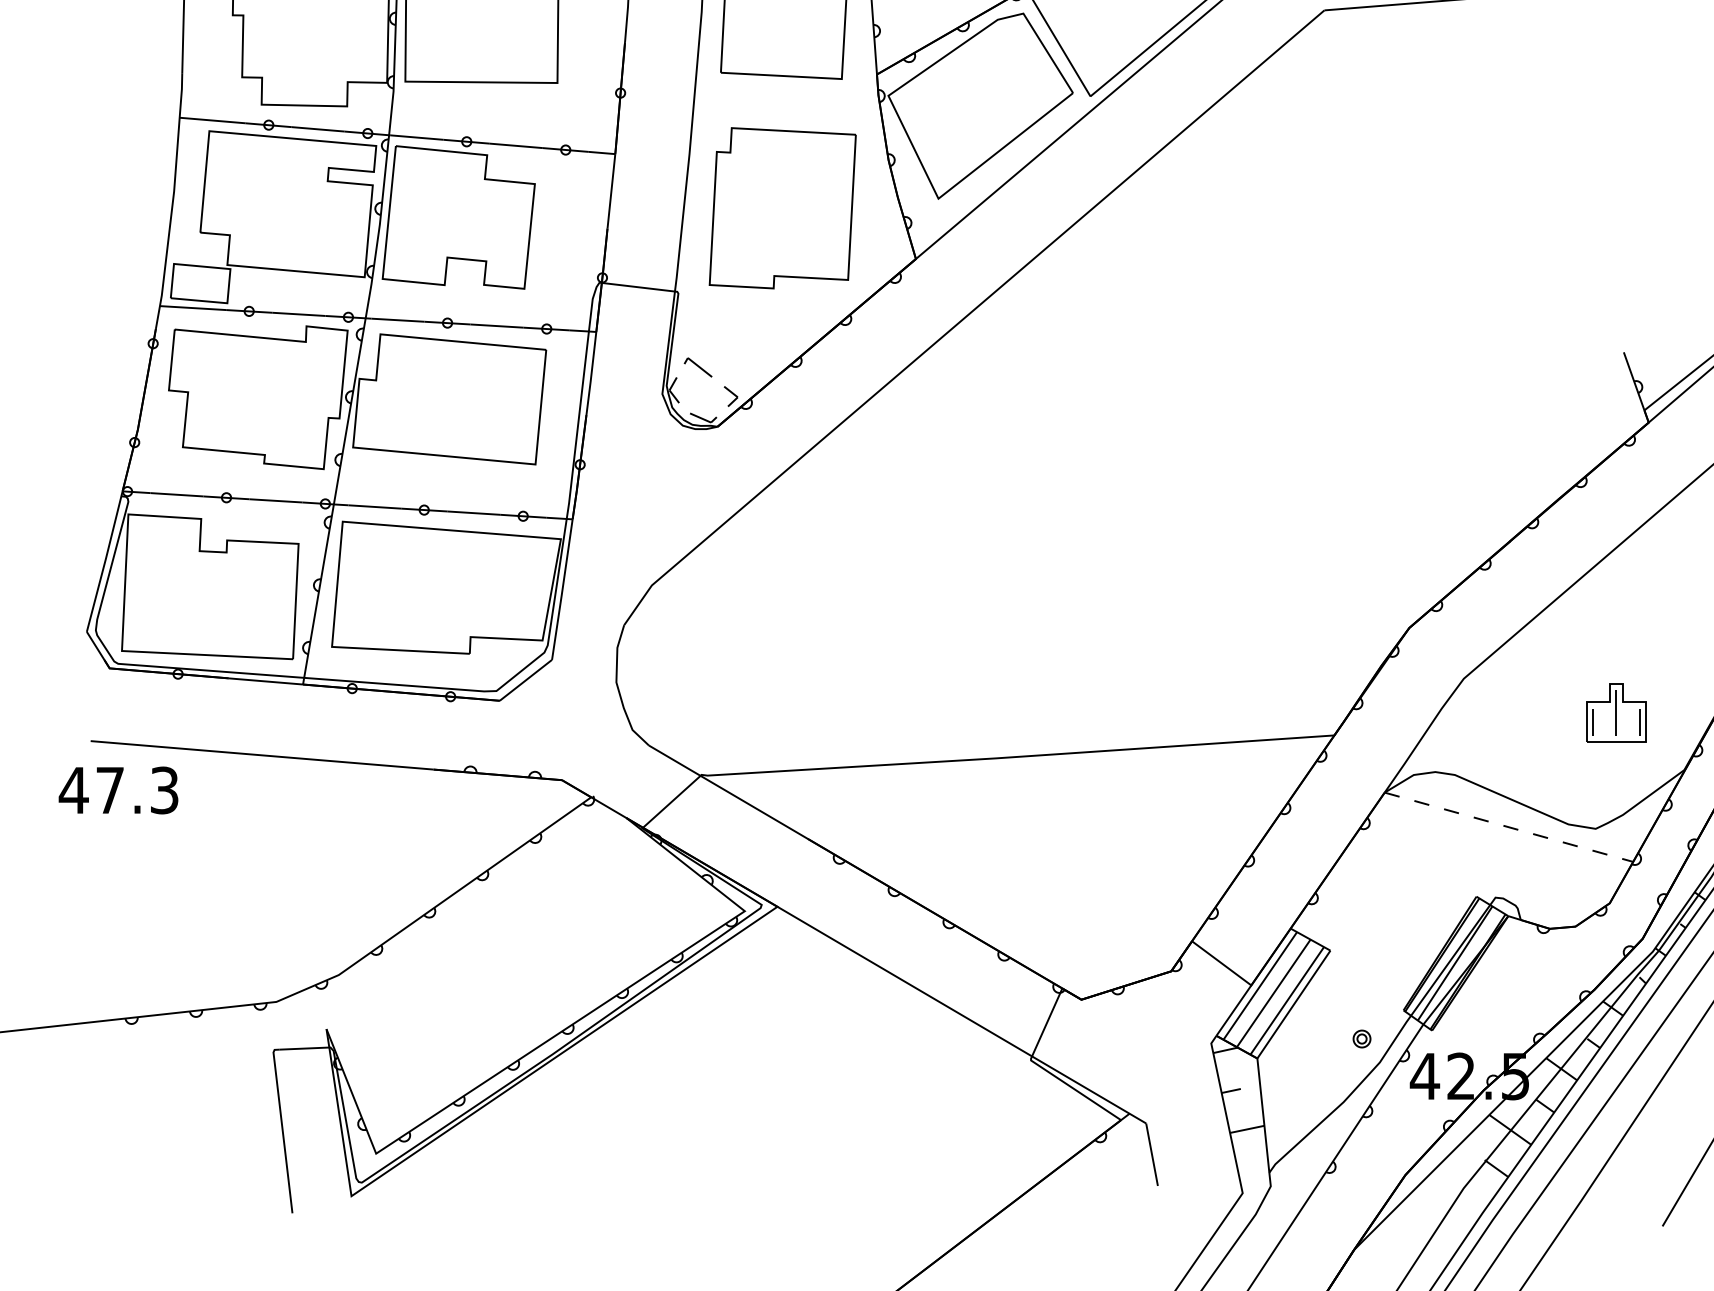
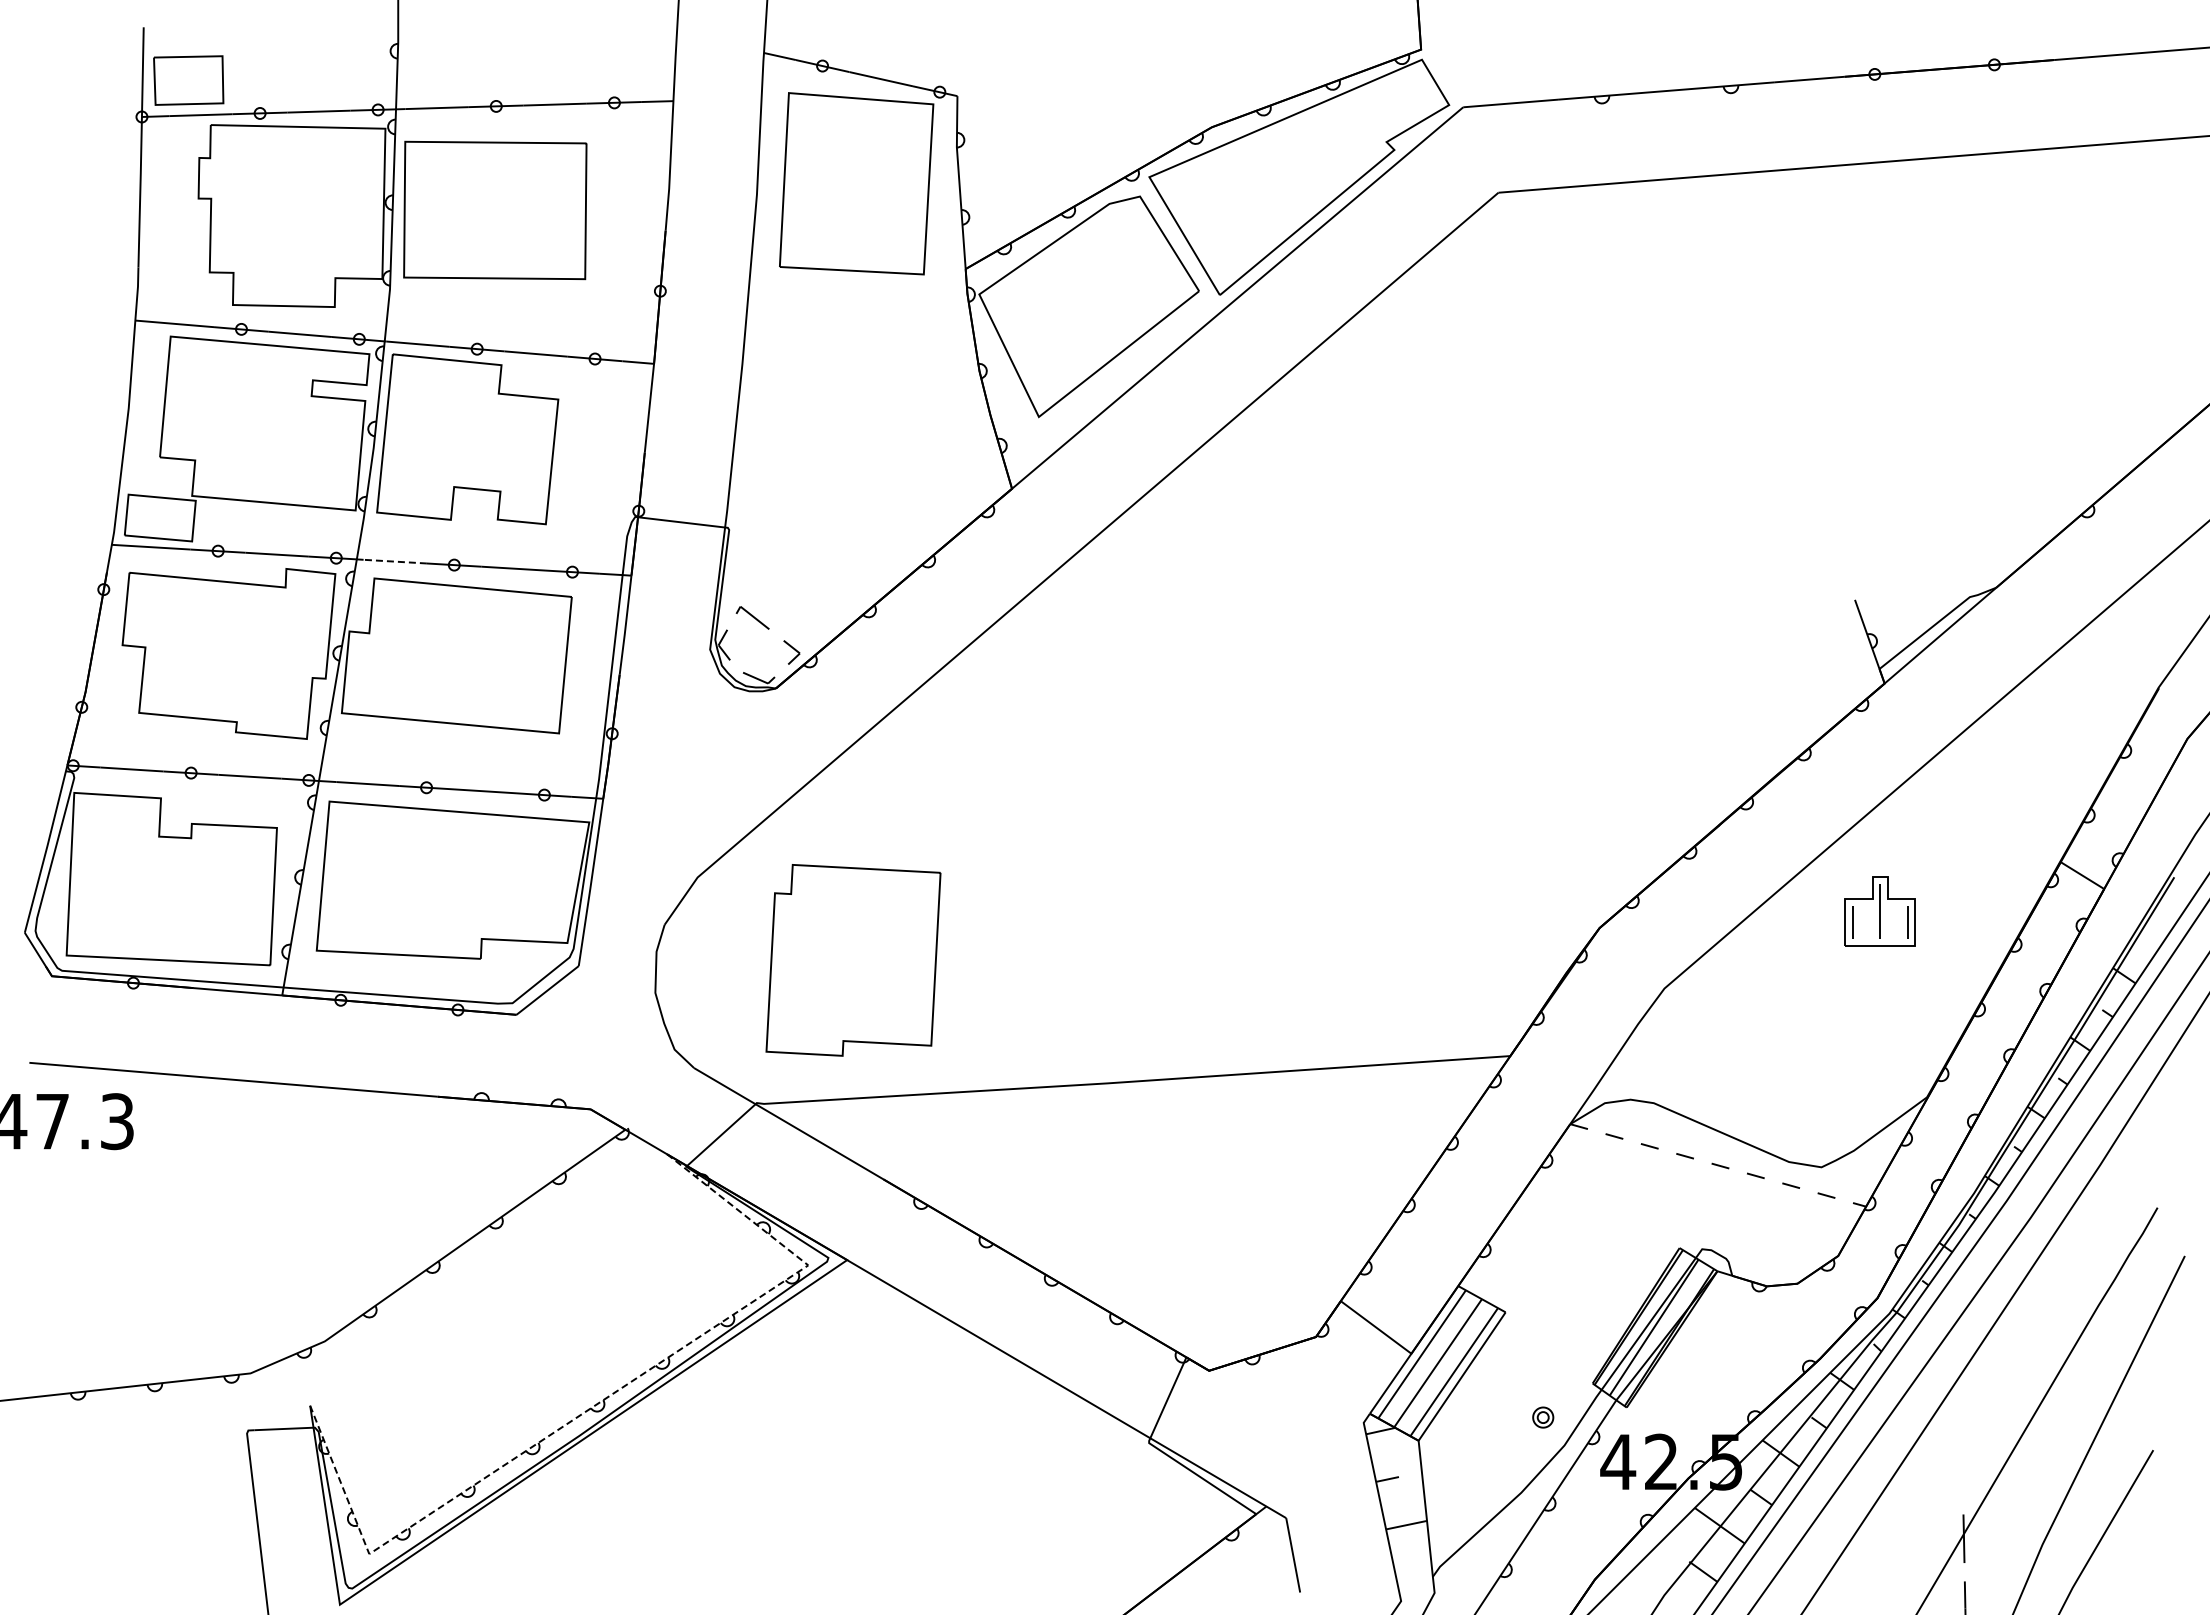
part: (782, 208) -> (853, 960), moved
line: (398, 320) -> (395, 561), solid -> dashed
part: (1615, 713) -> (1879, 911), moved
line: (567, 1028) -> (597, 1404), solid -> dashed

